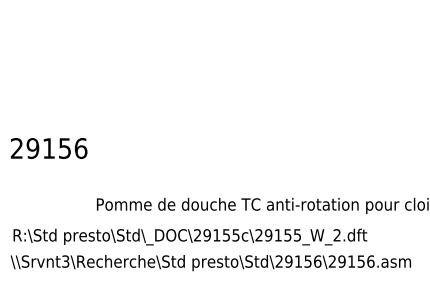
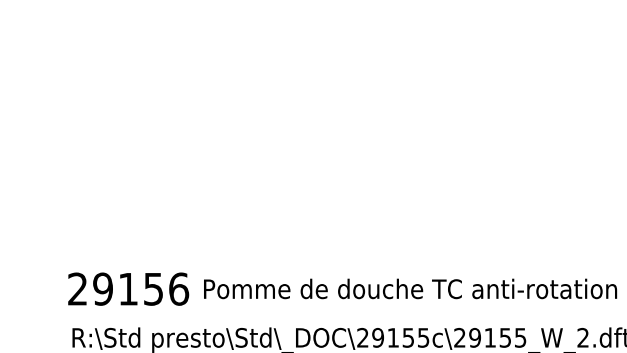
text: (48, 148) -> (127, 289), moved

